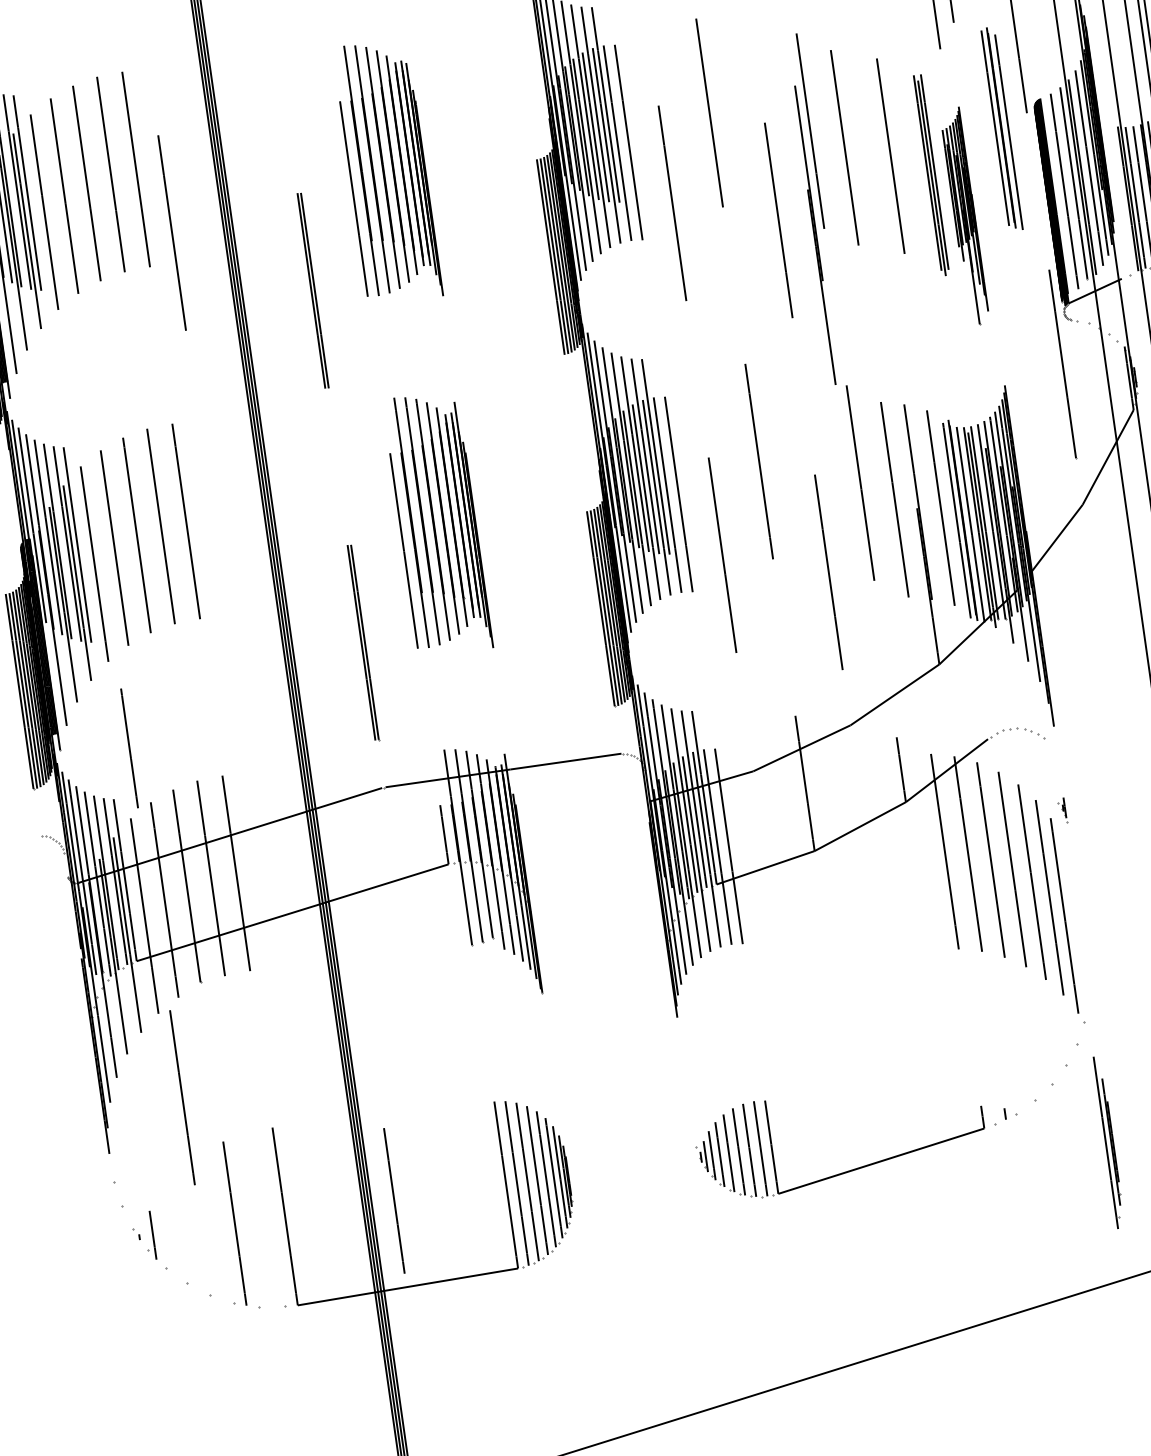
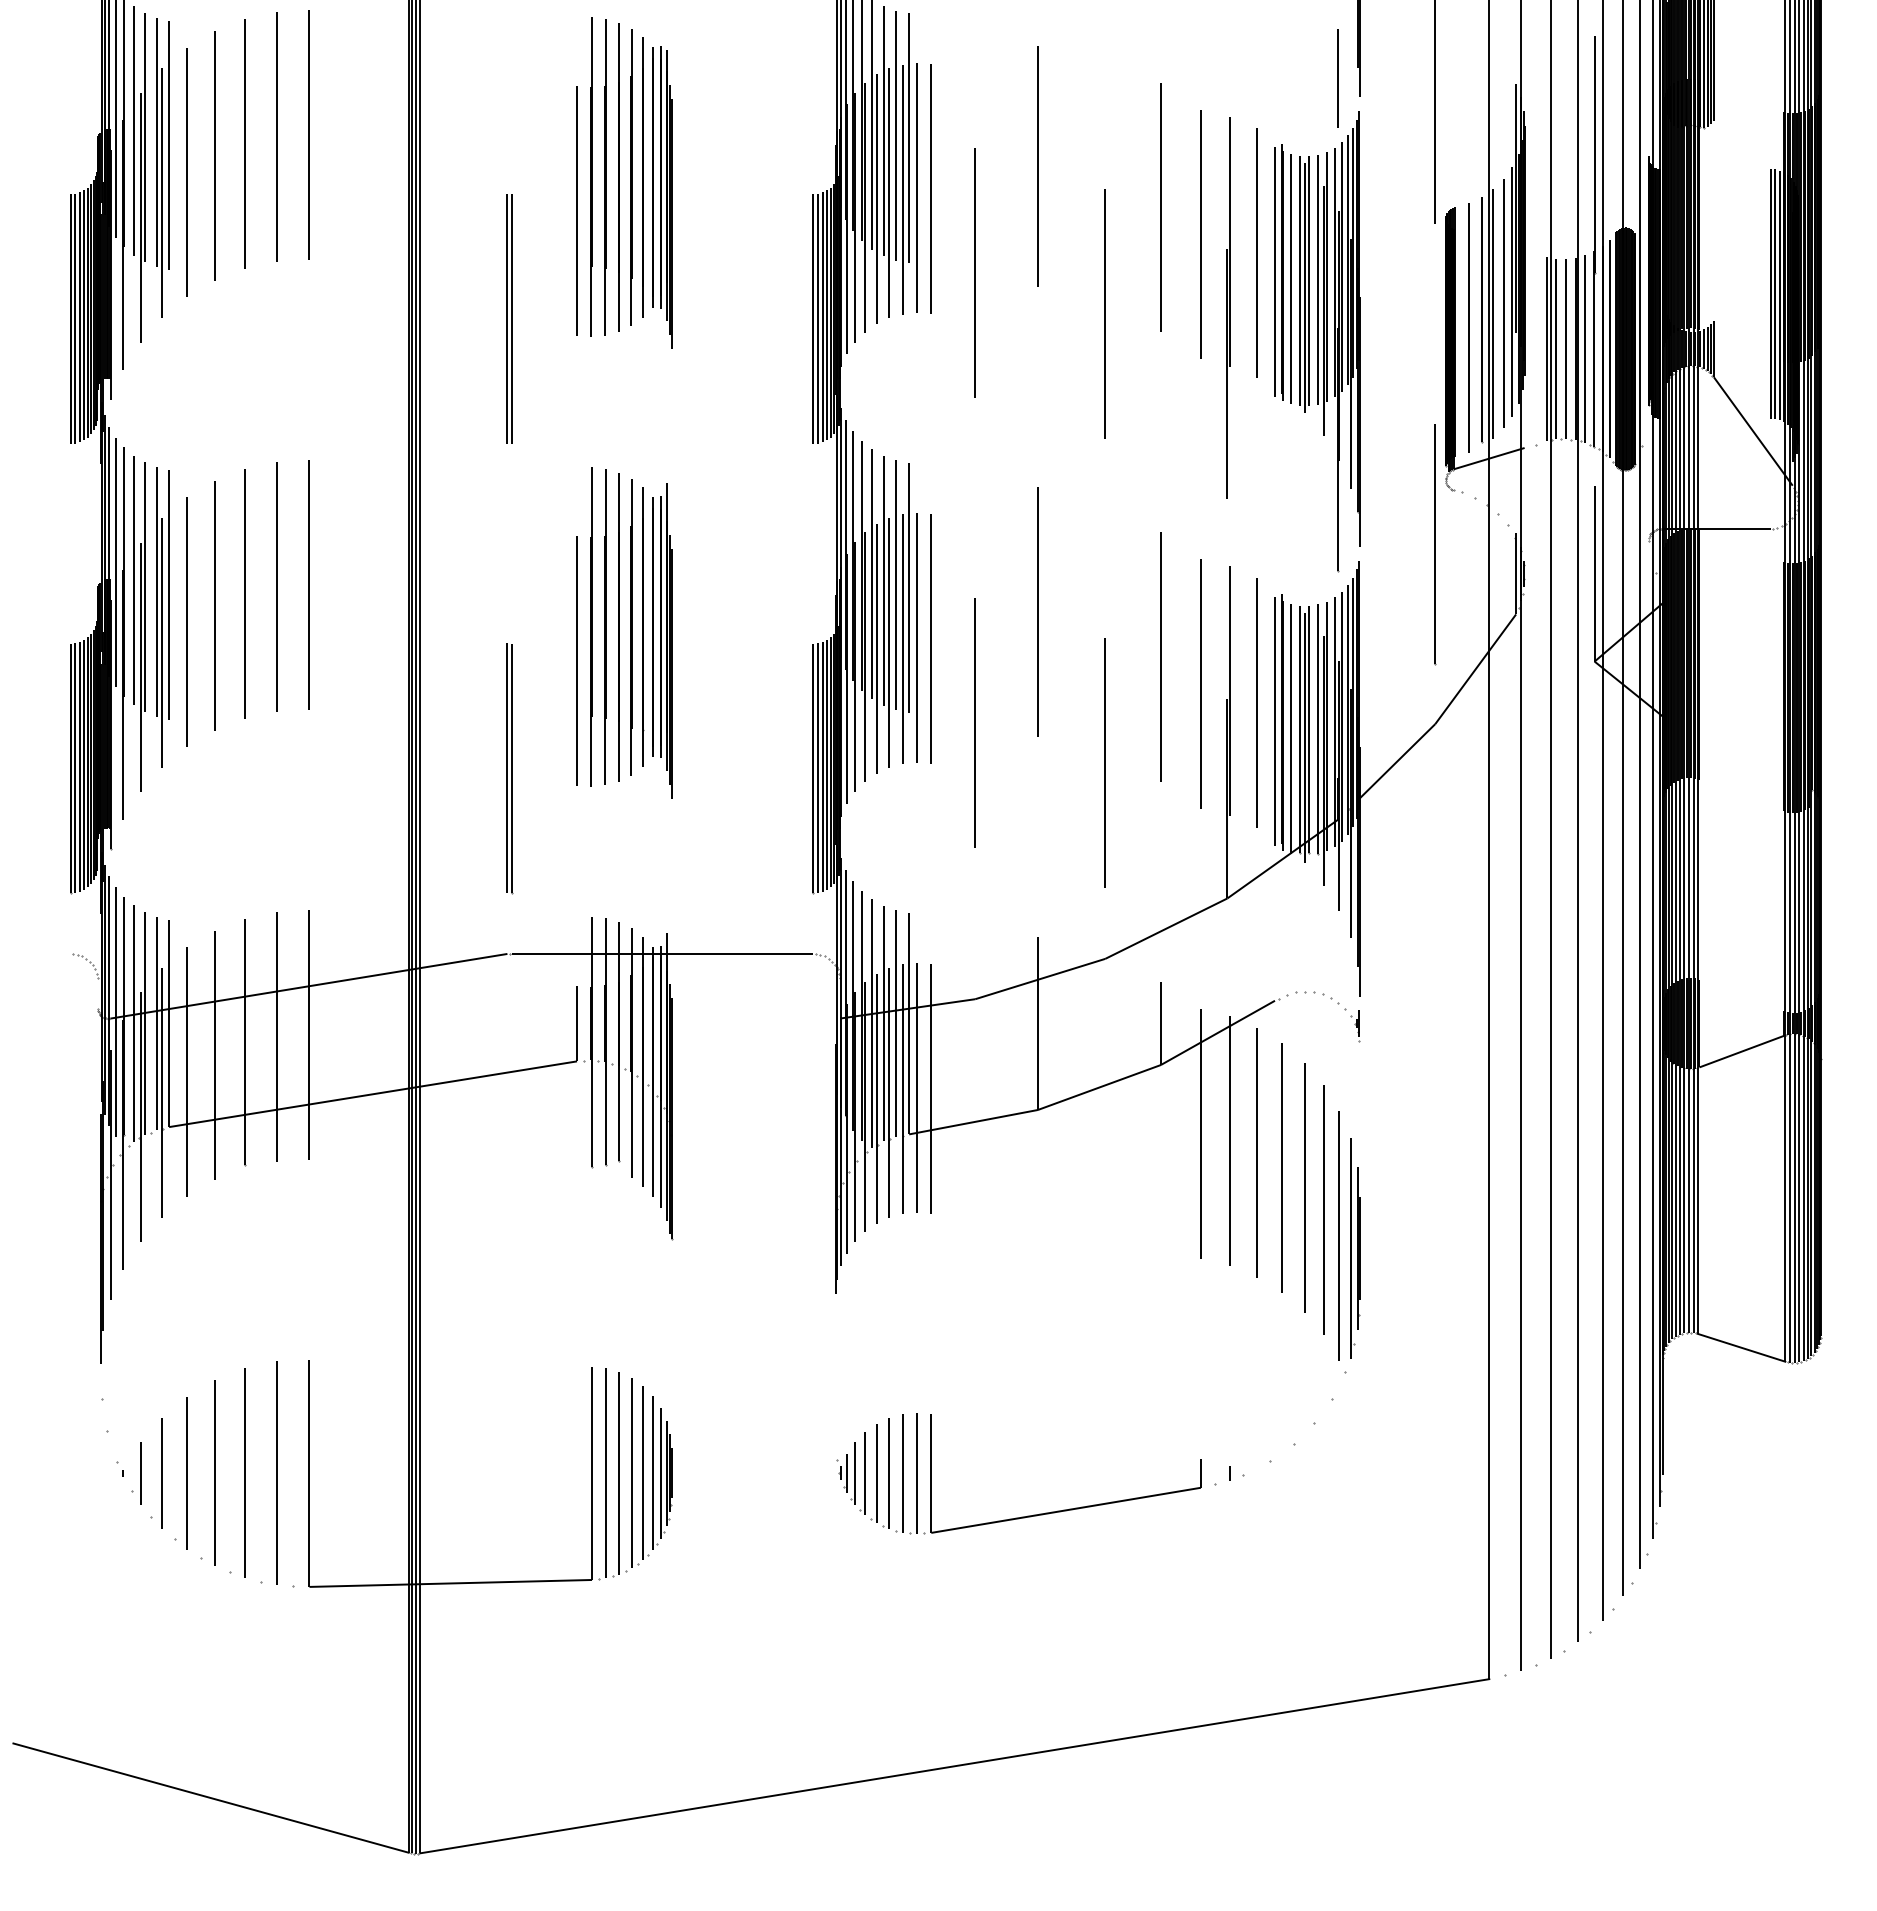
part: (1001, 128) -> (1282, 273), moved
part: (964, 216) -> (1338, 341), size x1.67
line: (171, 232) -> (342, 220), removed
part: (815, 235) -> (1228, 307), moved
line: (129, 748) -> (186, 1473), moved
part: (1062, 810) -> (1355, 1026), moved
line: (181, 1097) -> (276, 1472), moved
part: (1109, 1142) -> (1355, 1248), moved
line: (393, 1200) -> (214, 1472), moved
line: (169, 1233) -> (161, 1473), added

